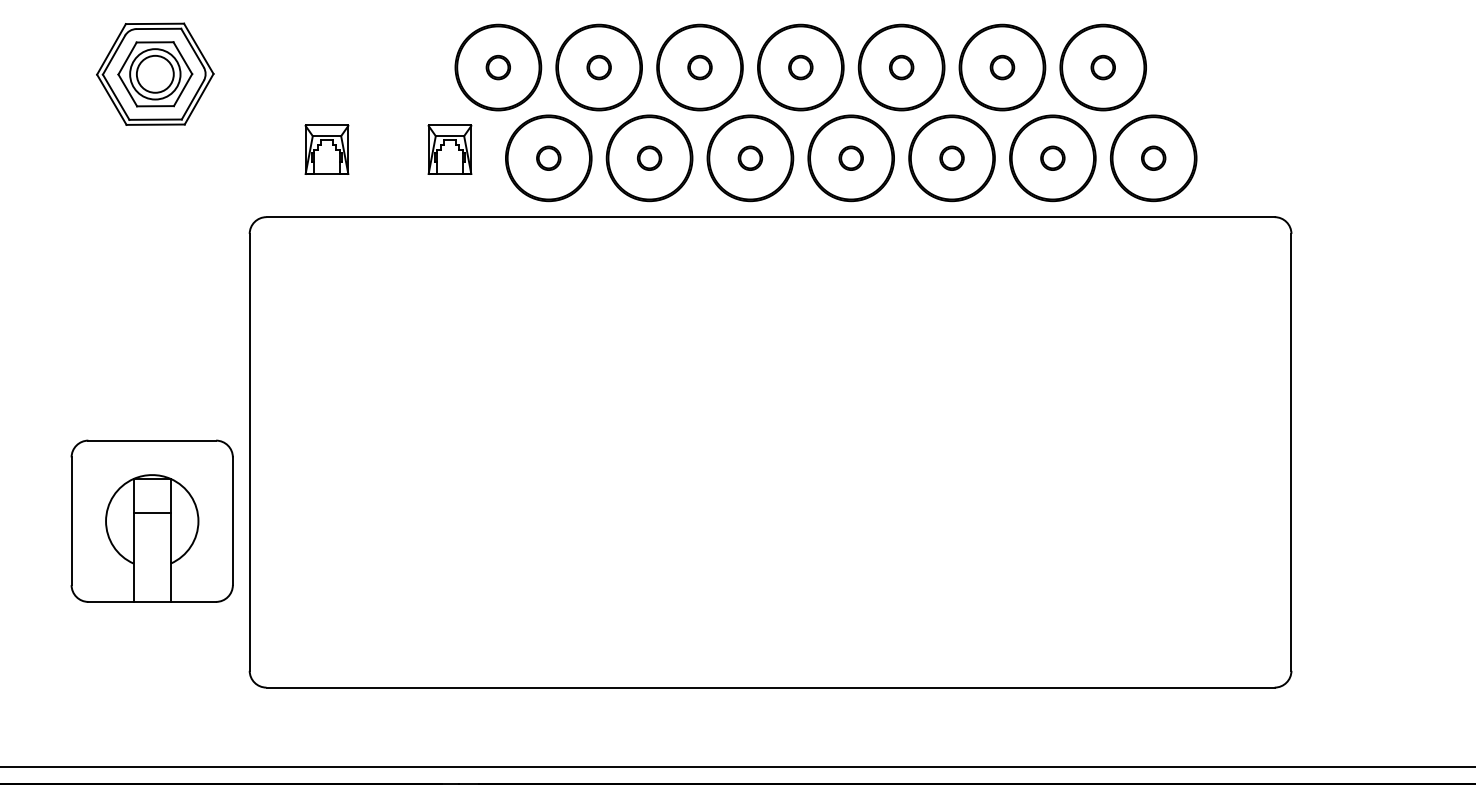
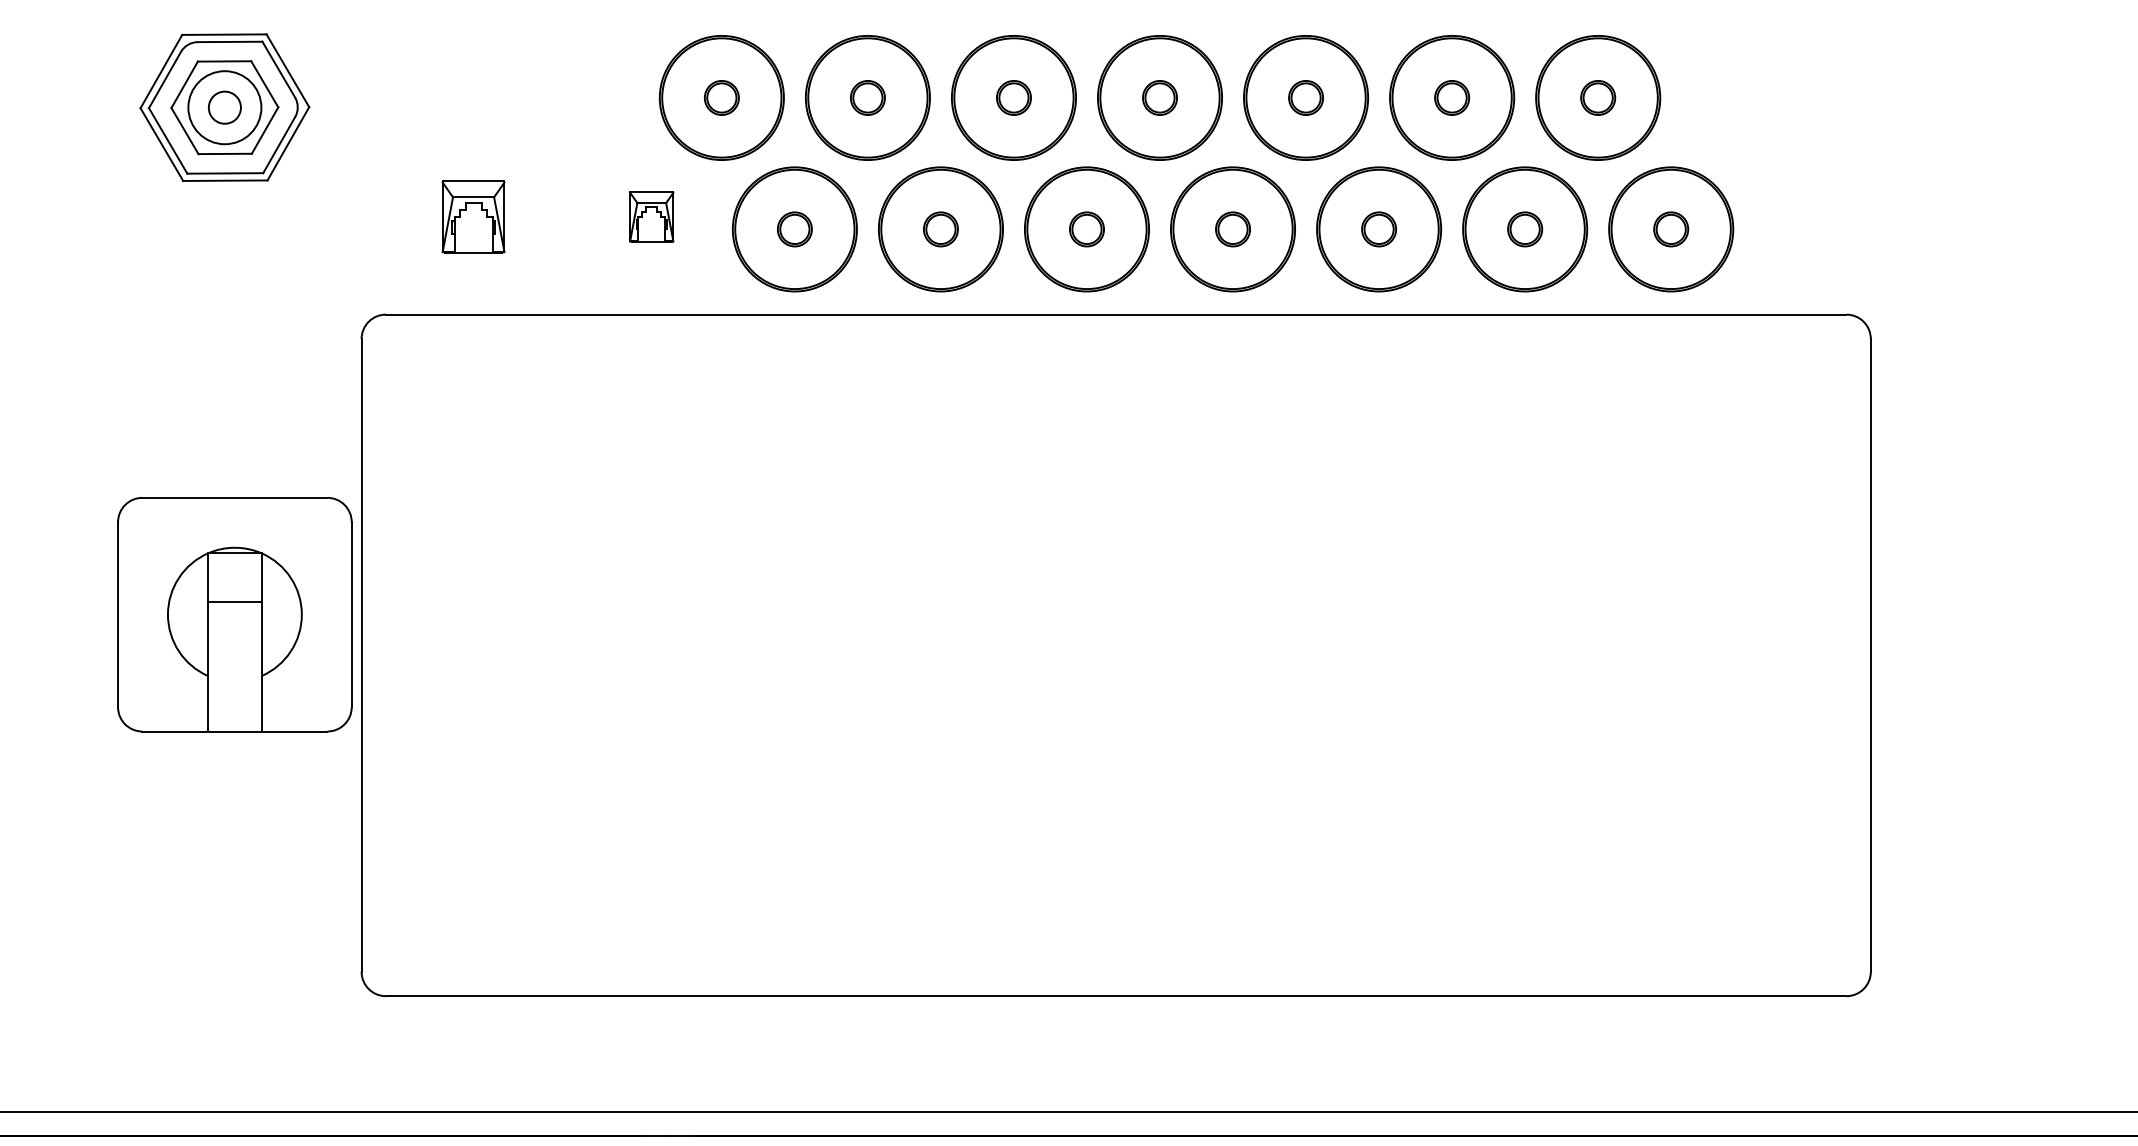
circle: (154, 73) -> (223, 106), size x0.6
part: (449, 149) -> (651, 216), size x0.7
part: (151, 520) -> (233, 613), moved

